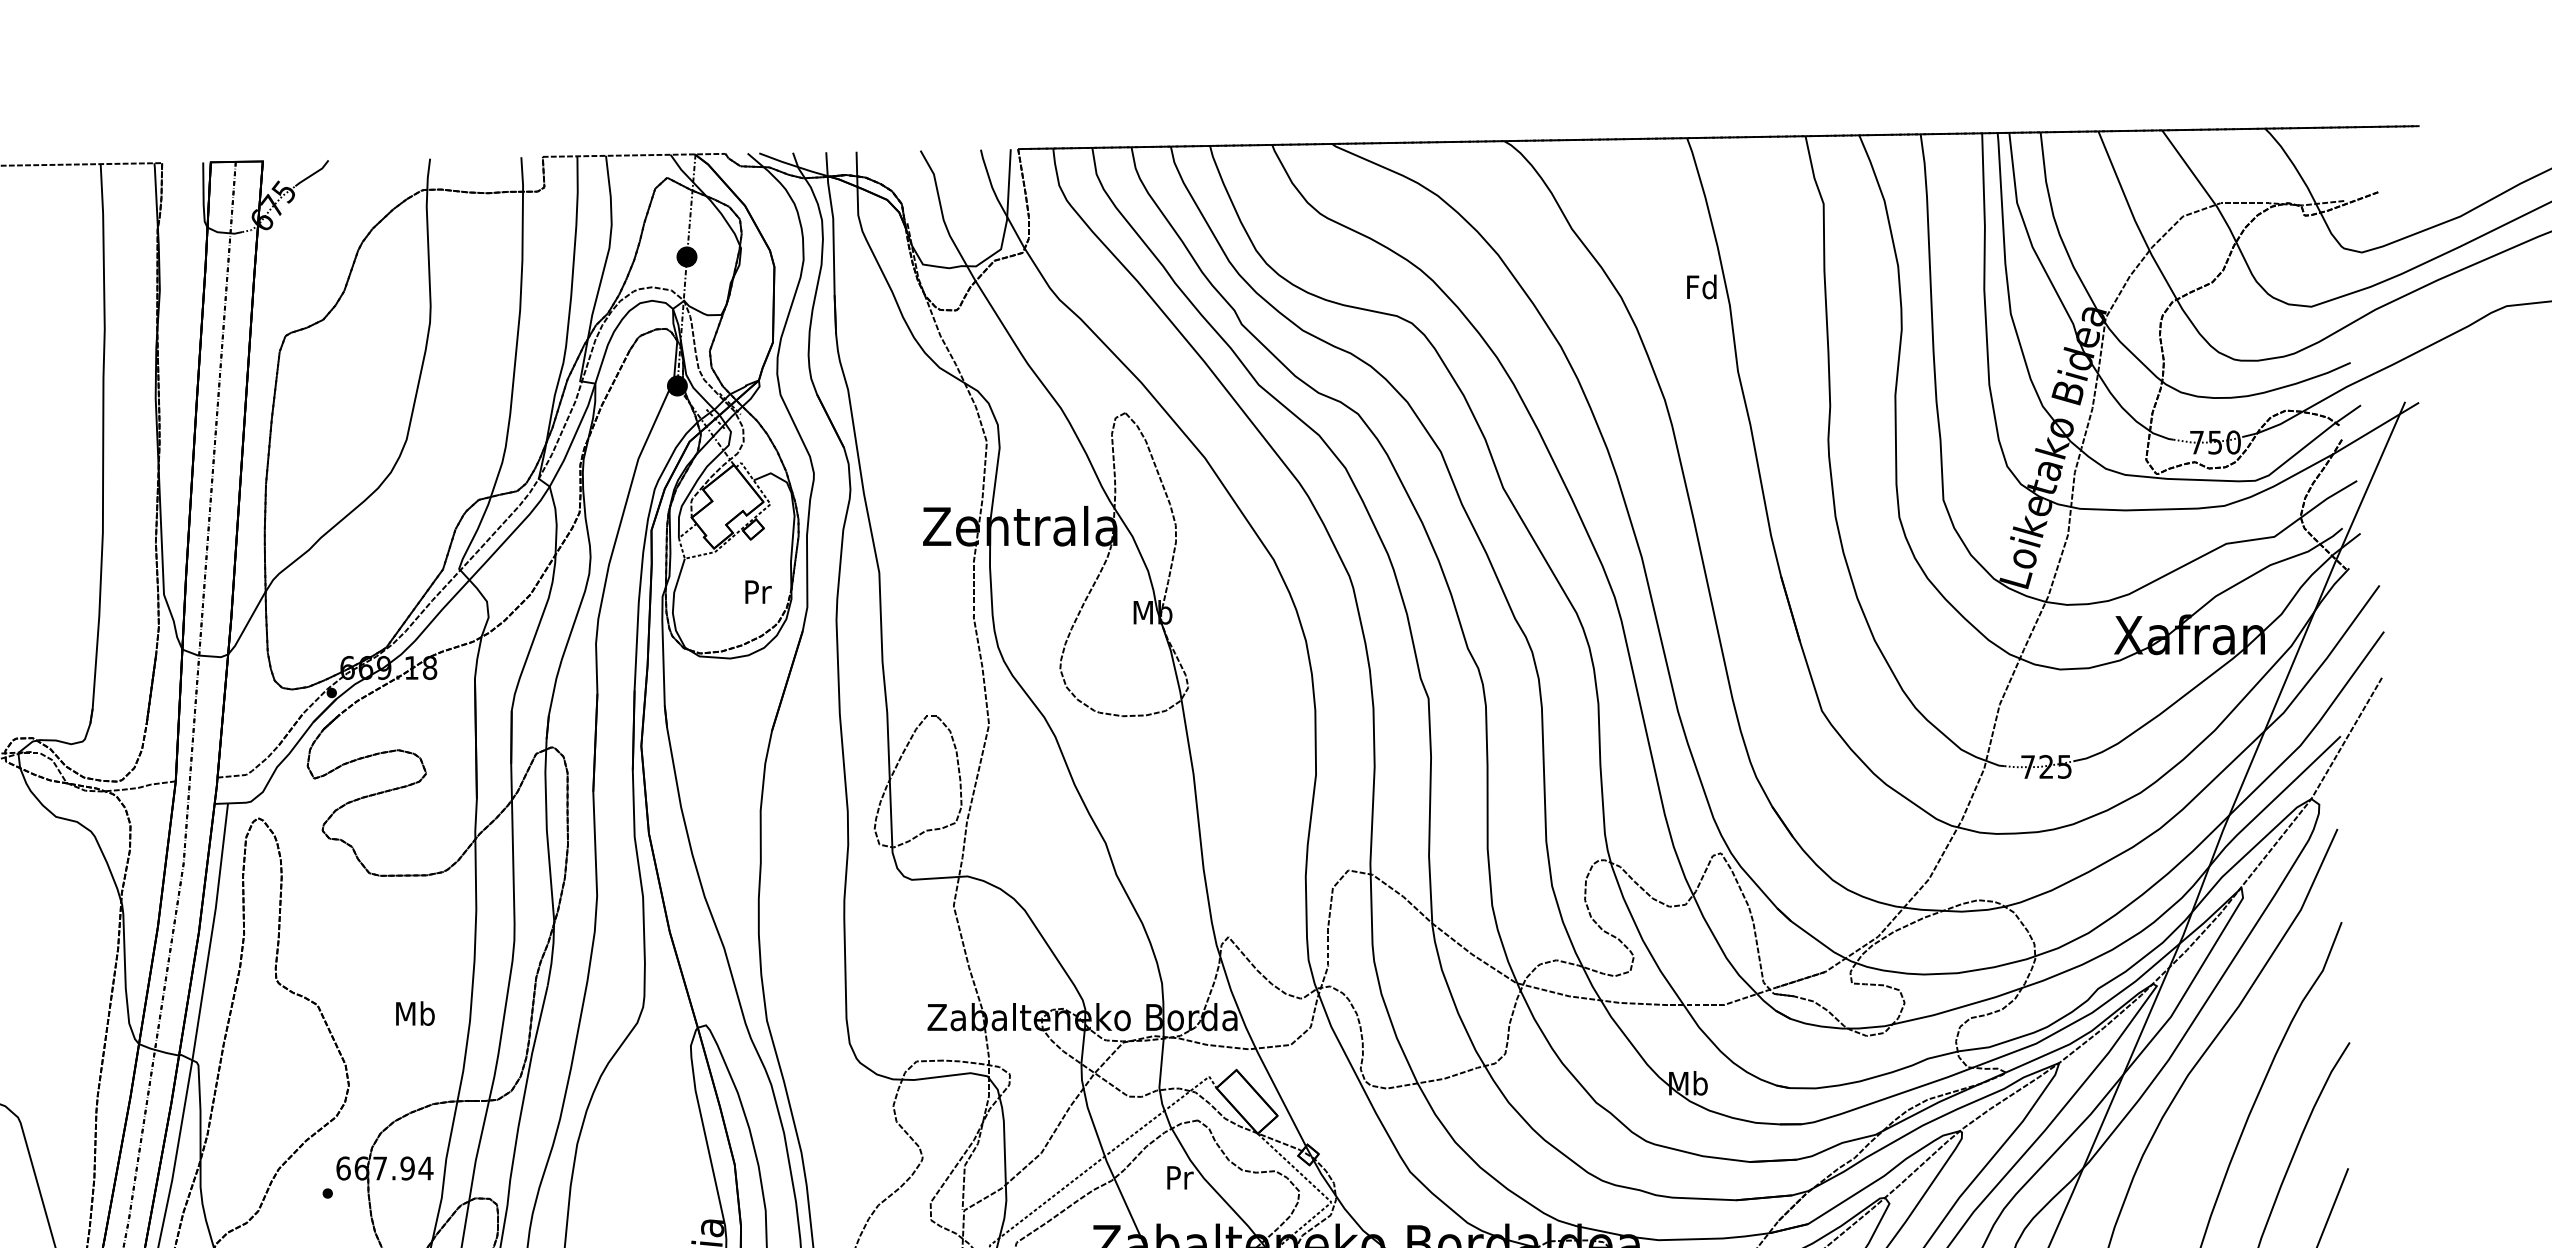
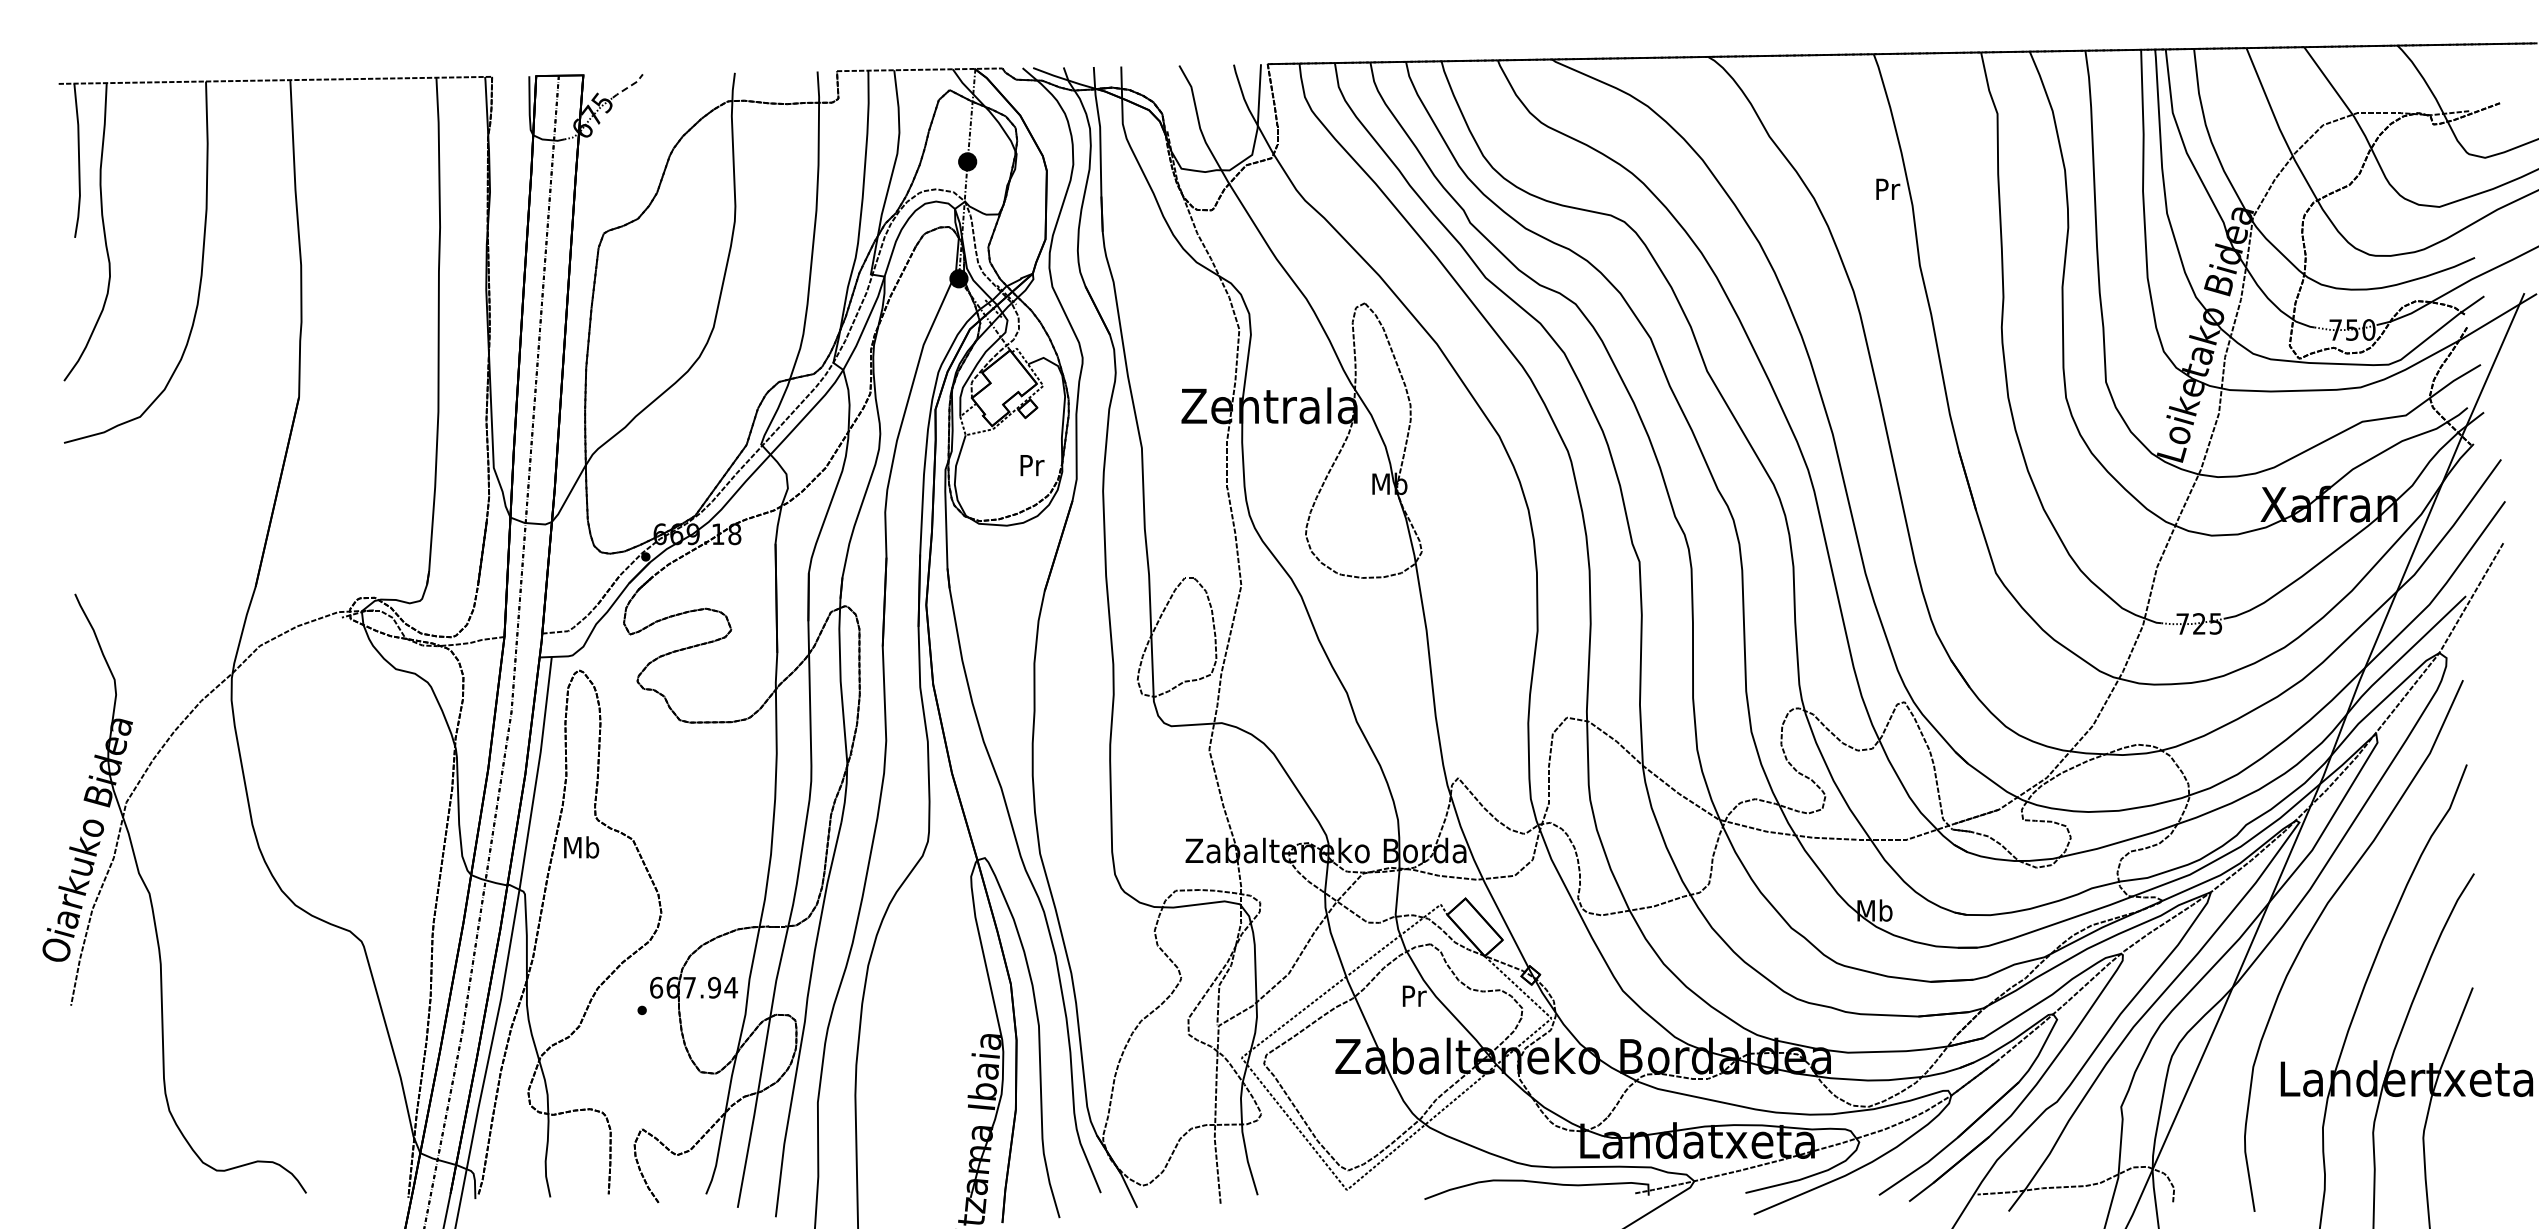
line: (313, 173) -> (629, 86), solid -> dashed
text: (1701, 286) -> (1886, 188), Fd -> Pr
text: (415, 1013) -> (581, 847), moved

